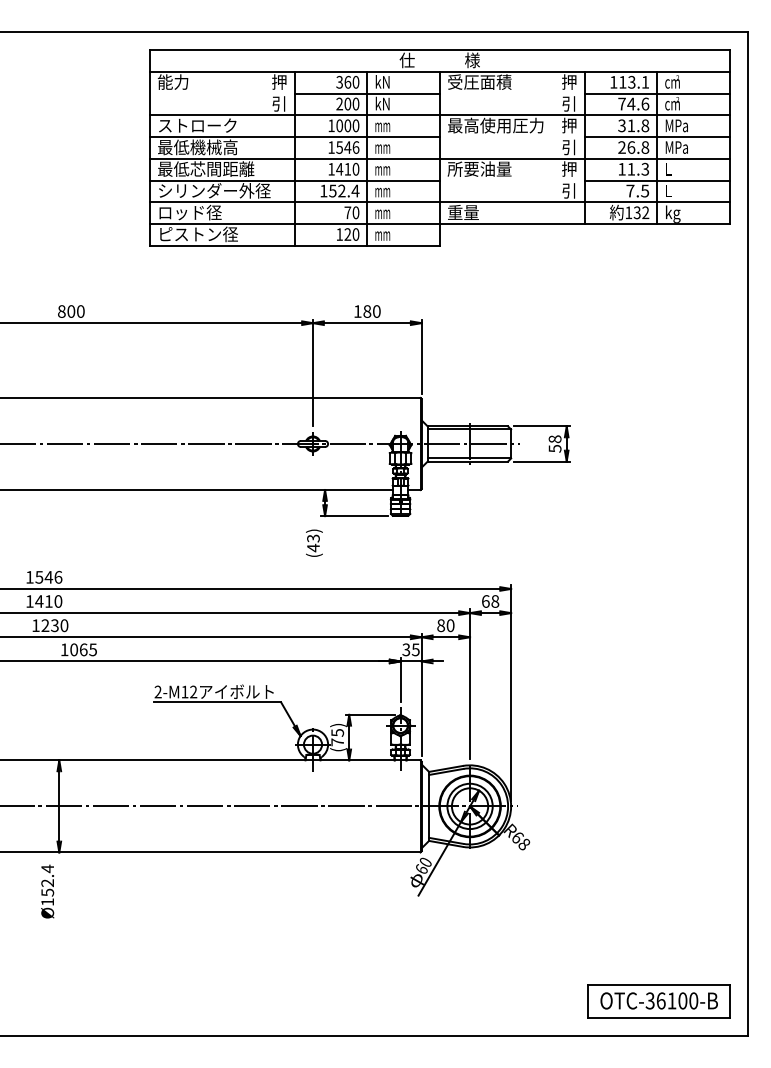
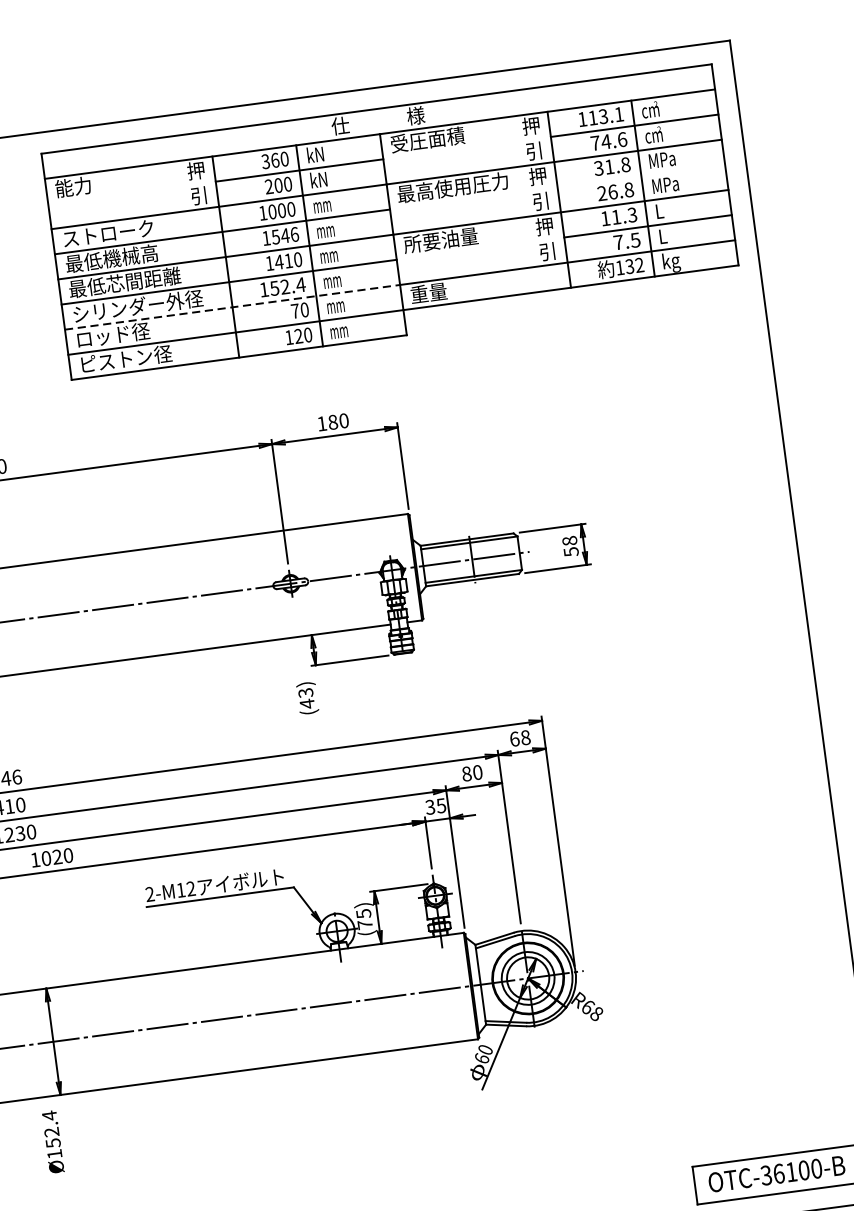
line: (656, 137) -> (640, 176), removed
line: (294, 202) -> (232, 307), solid -> dashed
text: (88, 649) -> (62, 855), 1065 -> 1020

